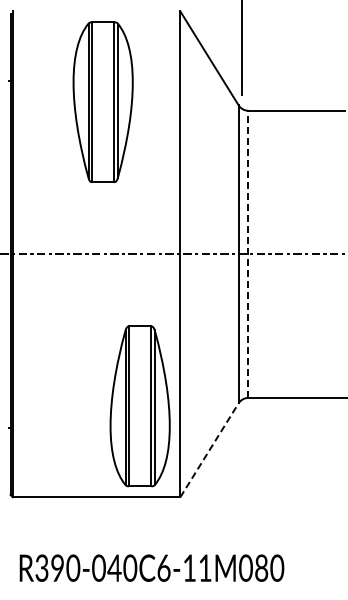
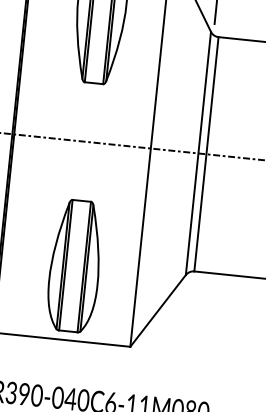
line: (248, 254) -> (206, 154), dashed -> solid
part: (139, 406) -> (74, 266), moved
line: (209, 449) -> (158, 310), dashed -> solid

